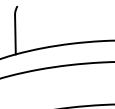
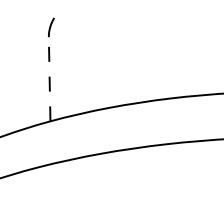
line: (15, 34) -> (49, 78), solid -> dashed

